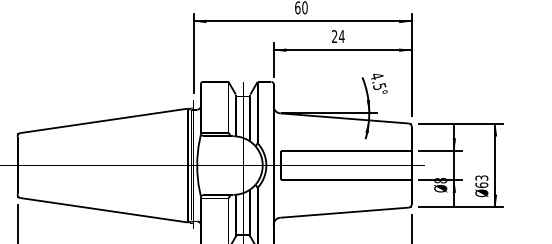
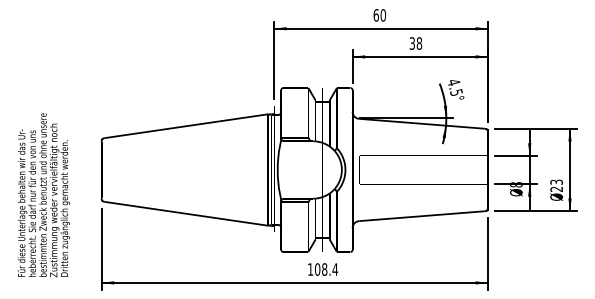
text: (337, 36) -> (415, 43), 24 -> 38
text: (481, 184) -> (556, 188), 63 -> 23

